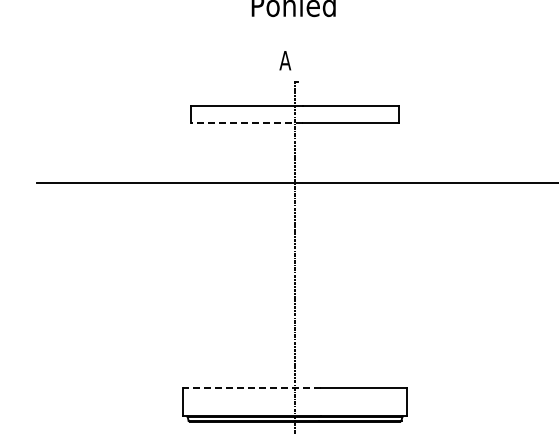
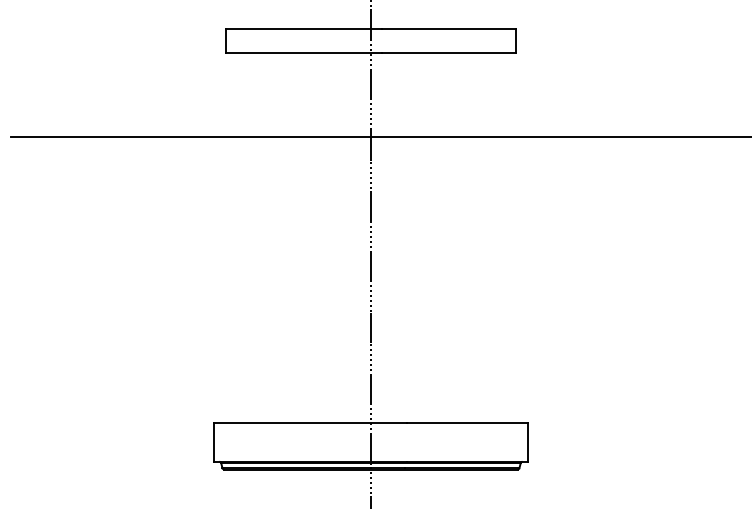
line: (246, 122) -> (303, 52), dashed -> solid
line: (251, 388) -> (310, 423), dashed -> solid

